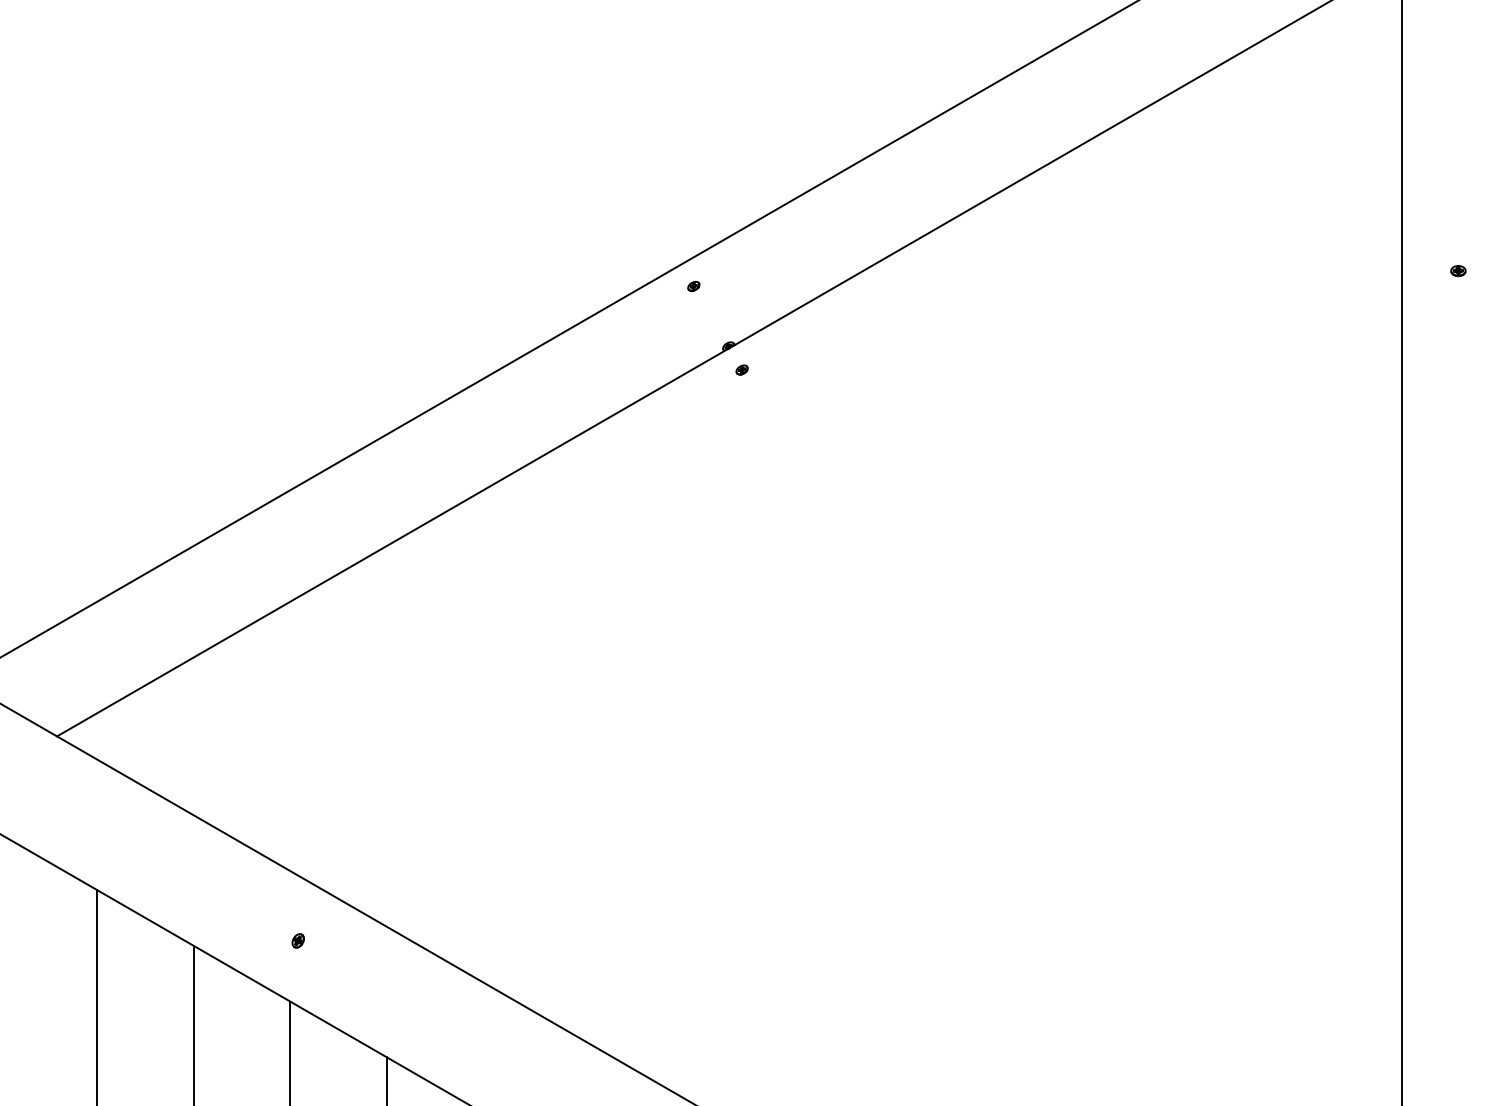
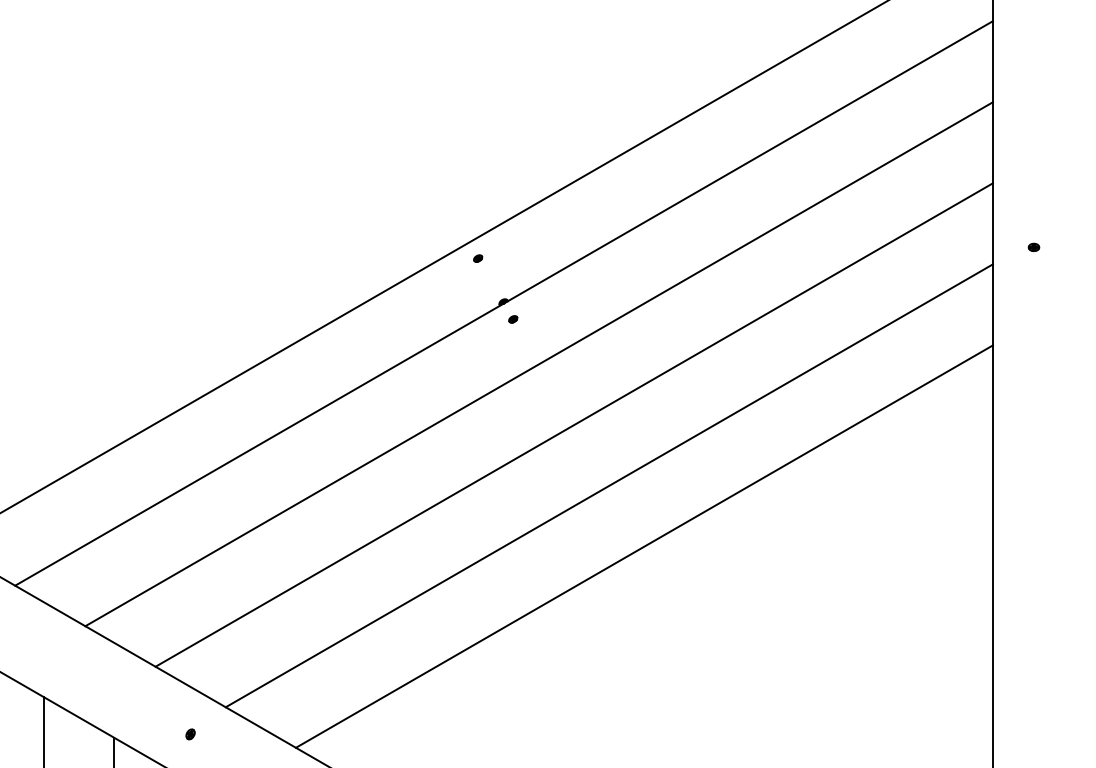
line: (777, 431) -> (538, 364), added
line: (825, 514) -> (573, 424), added
line: (873, 598) -> (608, 485), added
line: (922, 682) -> (644, 546), added

